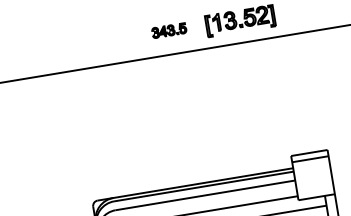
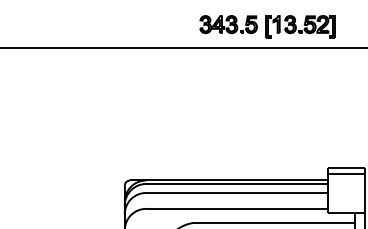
part: (169, 30) -> (228, 24), size x1.67

